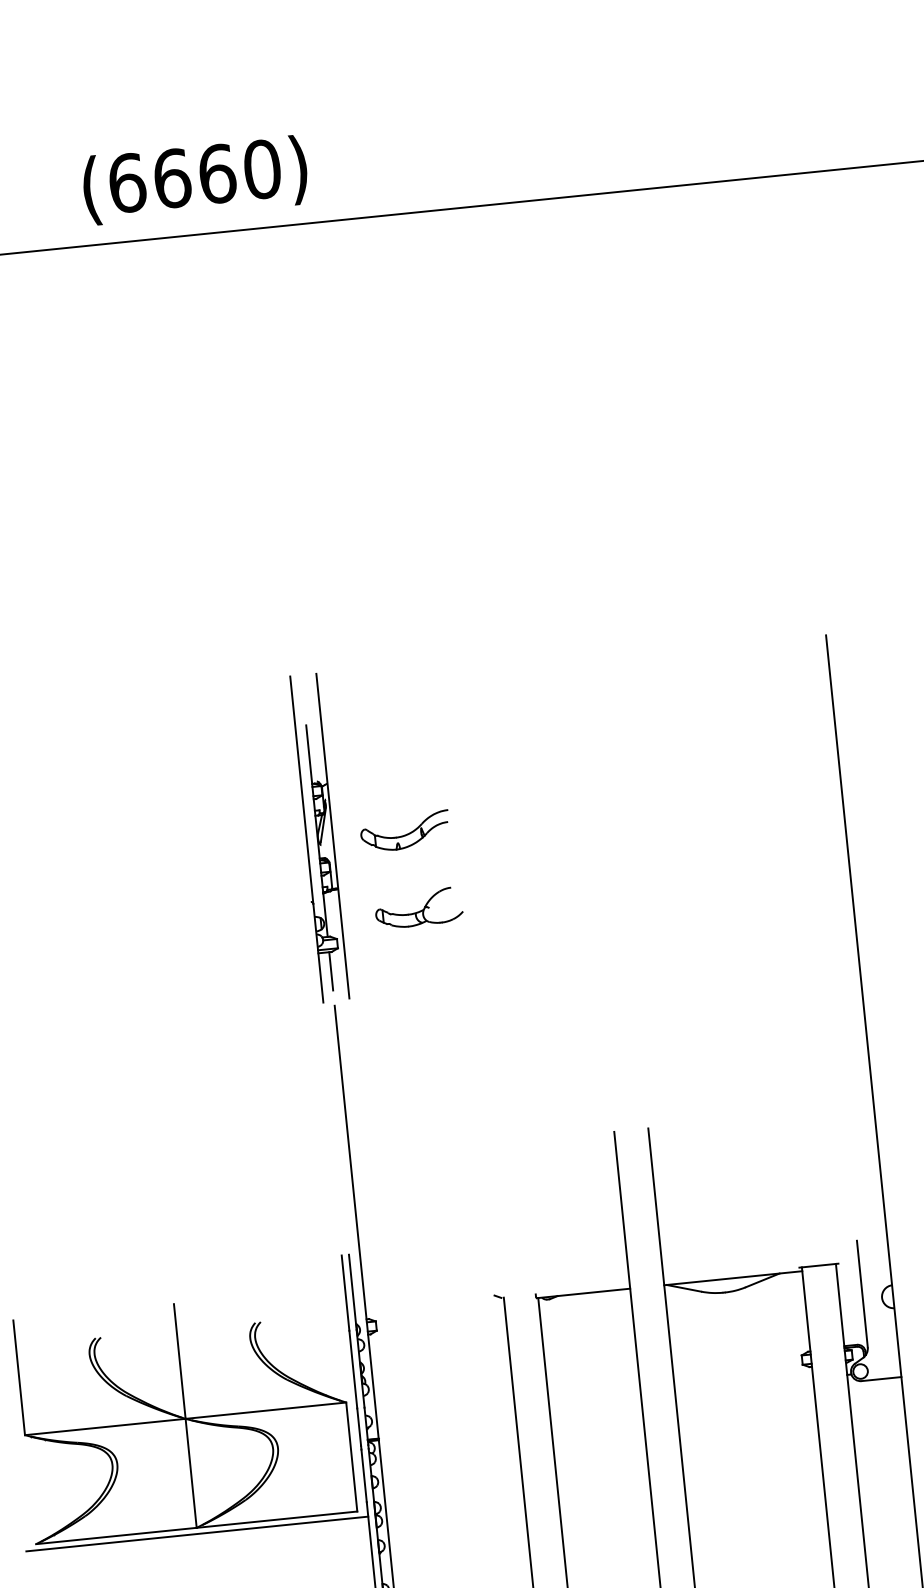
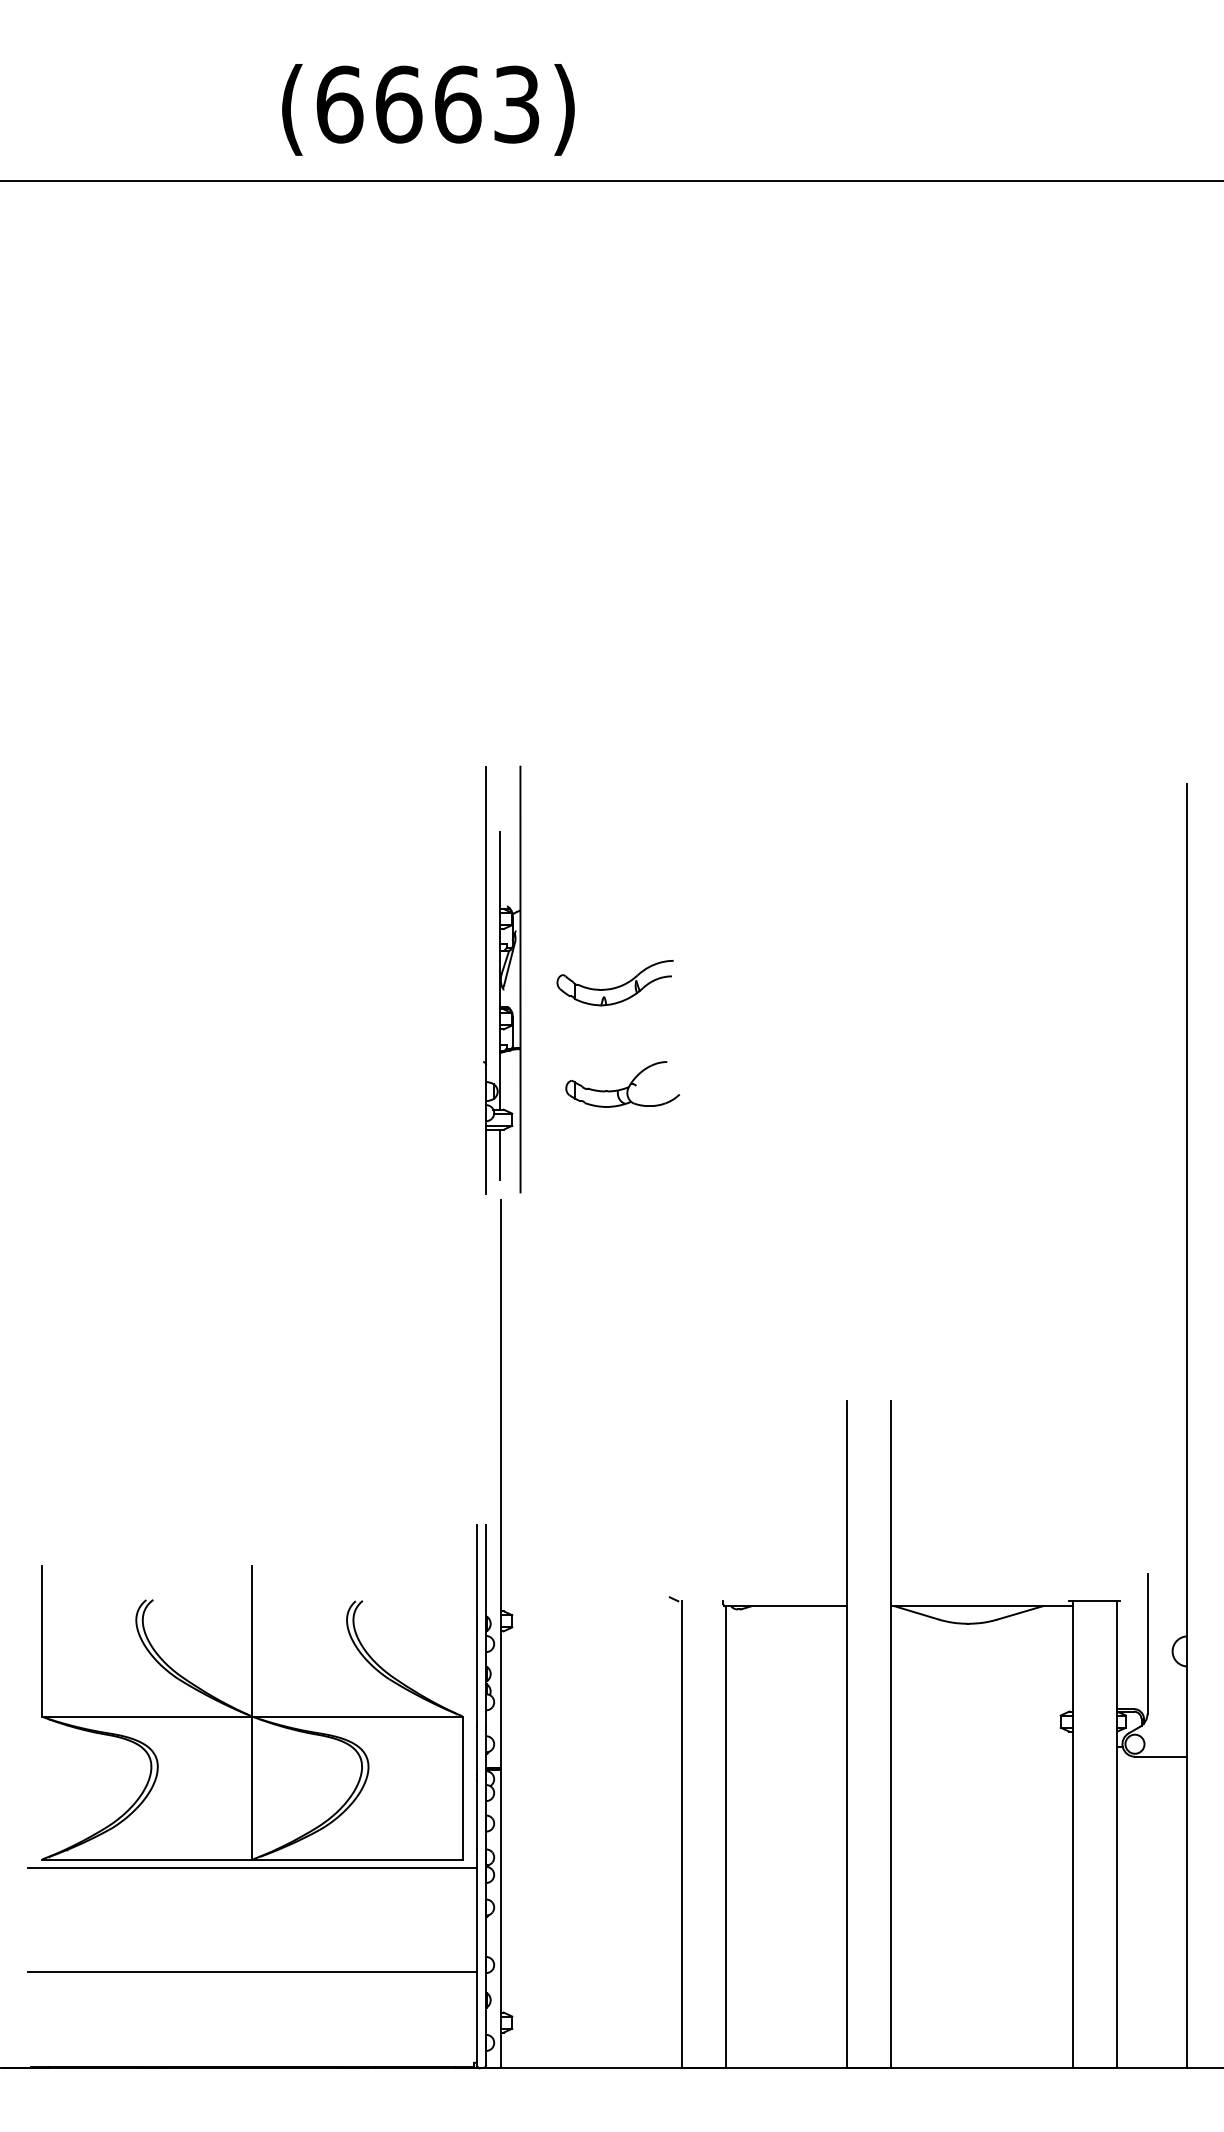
text: (262, 169) -> (516, 104), (6660) -> (6663)

